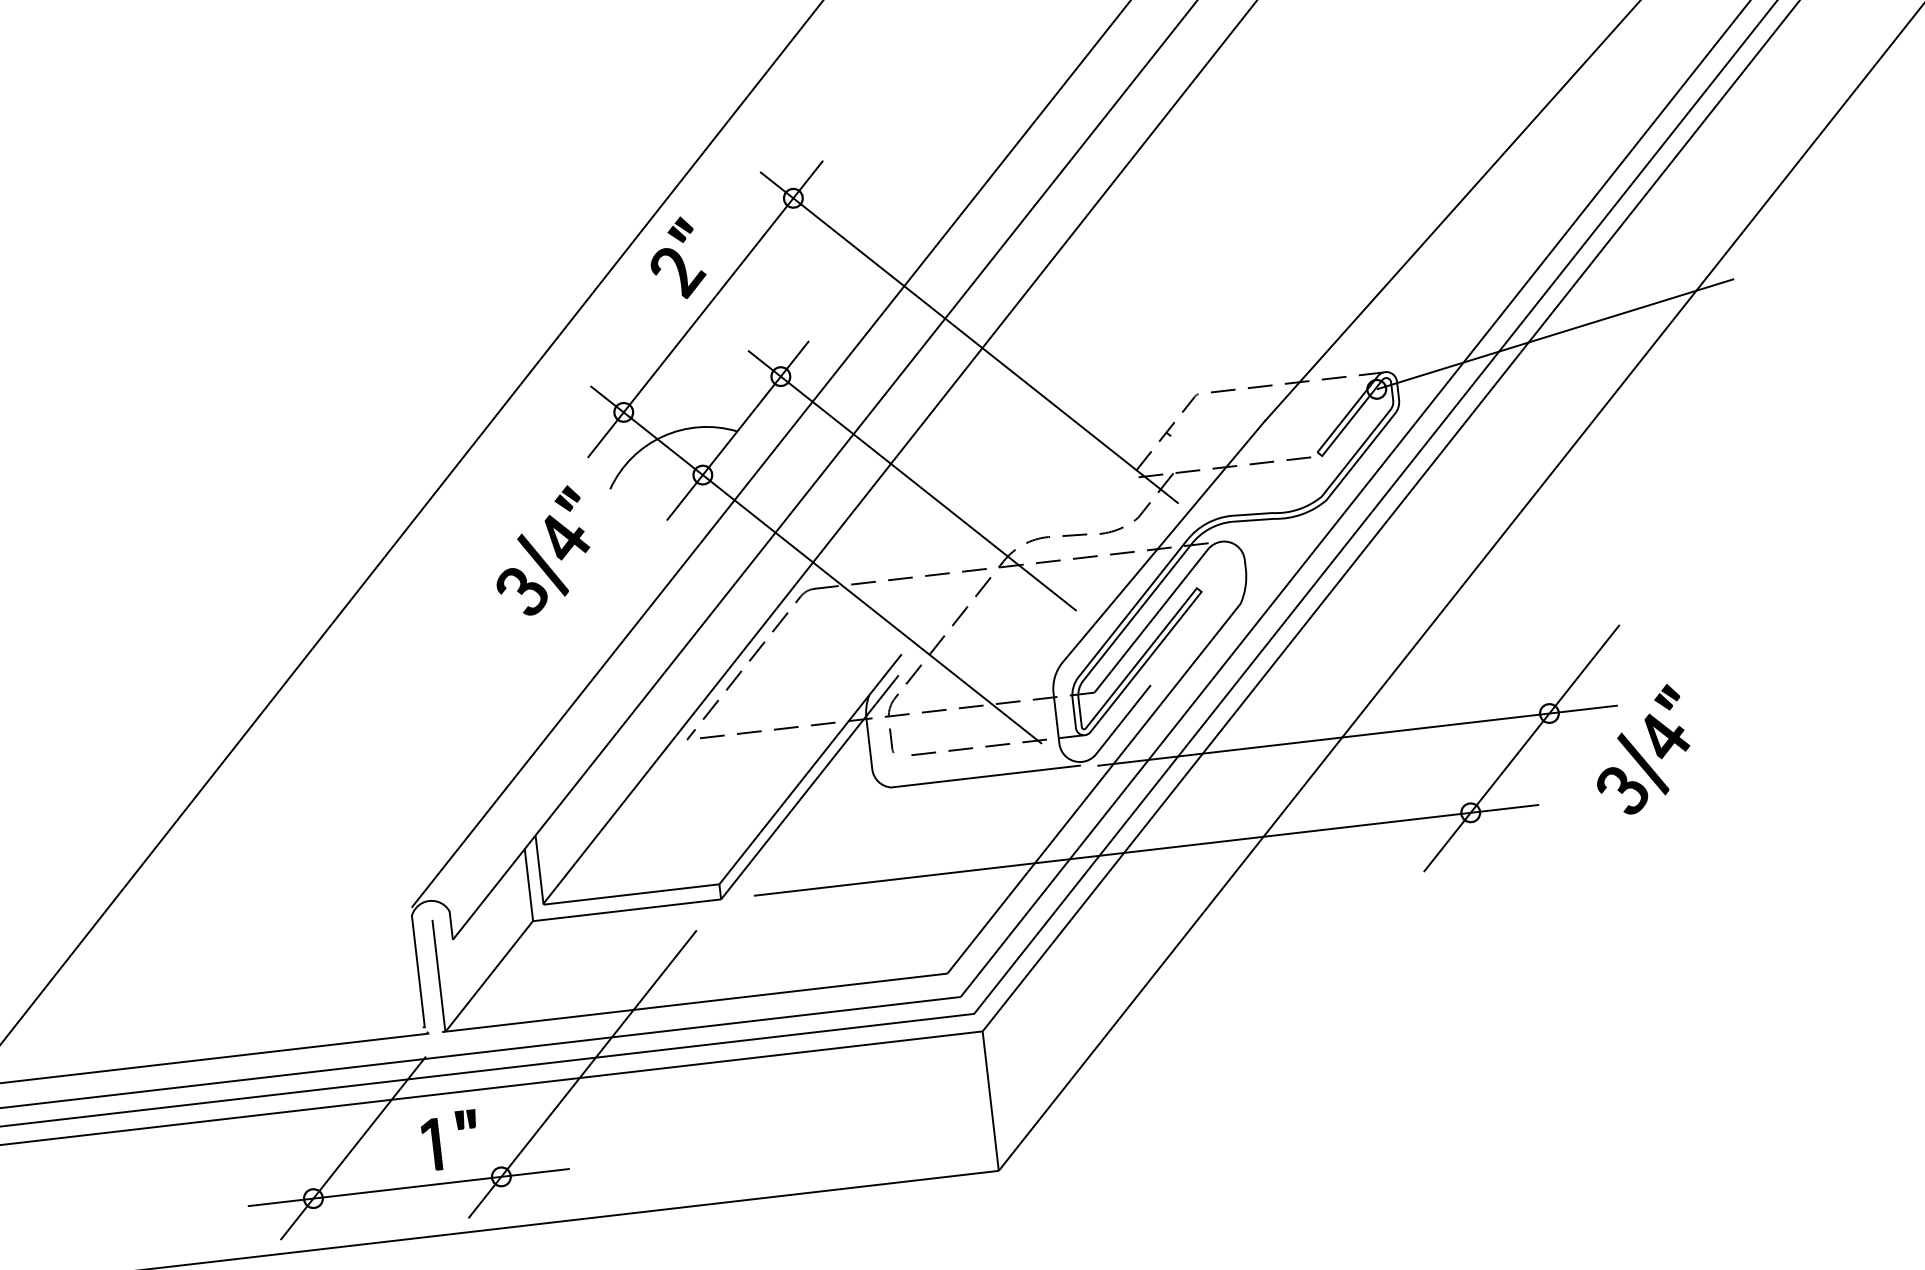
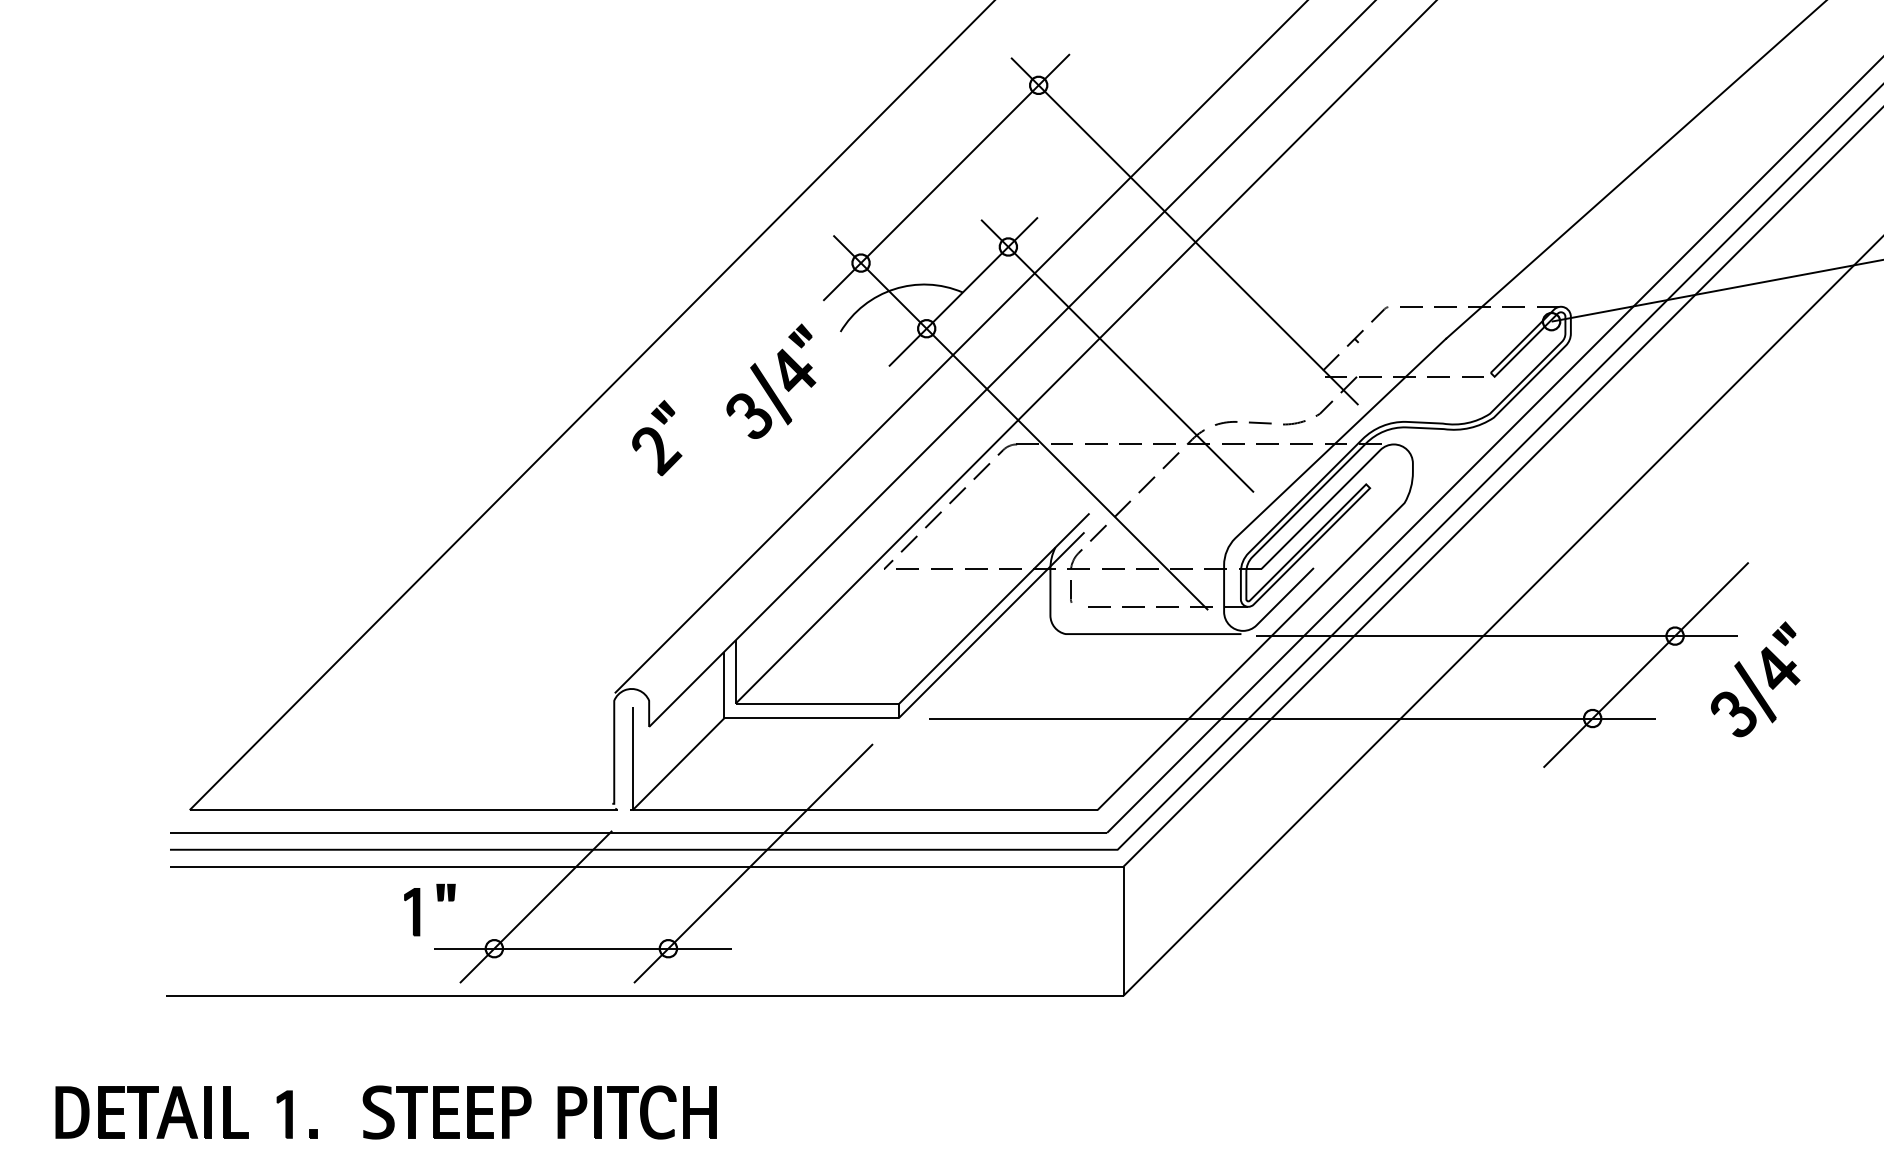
part: (677, 258) -> (657, 438), moved
part: (440, 1141) -> (420, 909), moved

